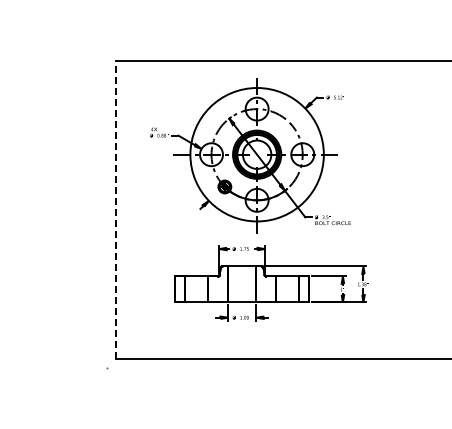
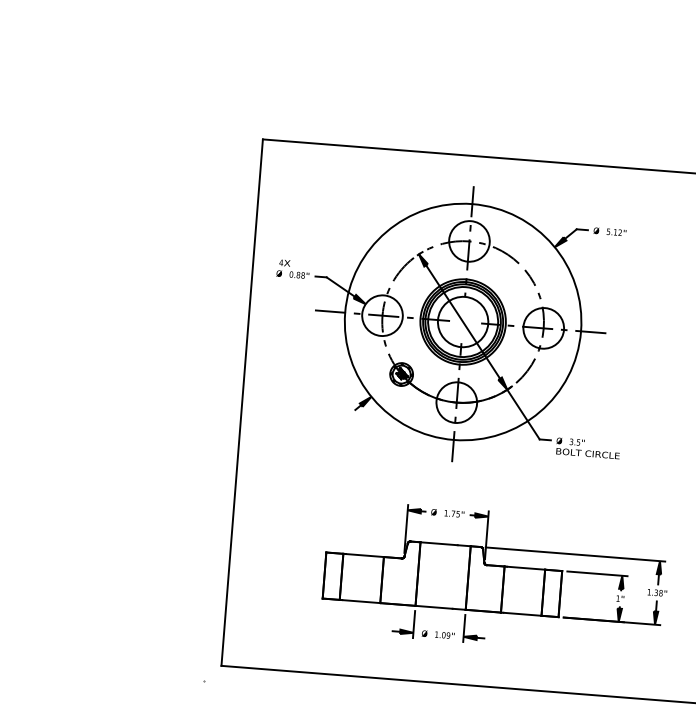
part: (250, 155) -> (451, 322), moved
line: (116, 209) -> (242, 402), dashed -> solid
part: (271, 283) -> (495, 578), moved

